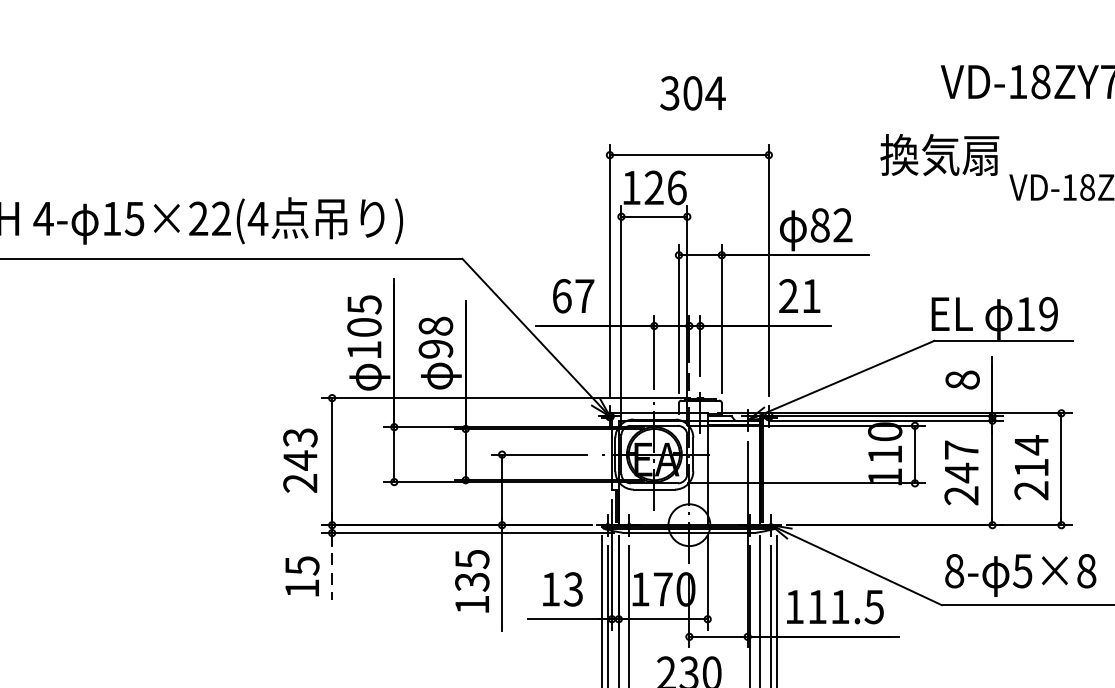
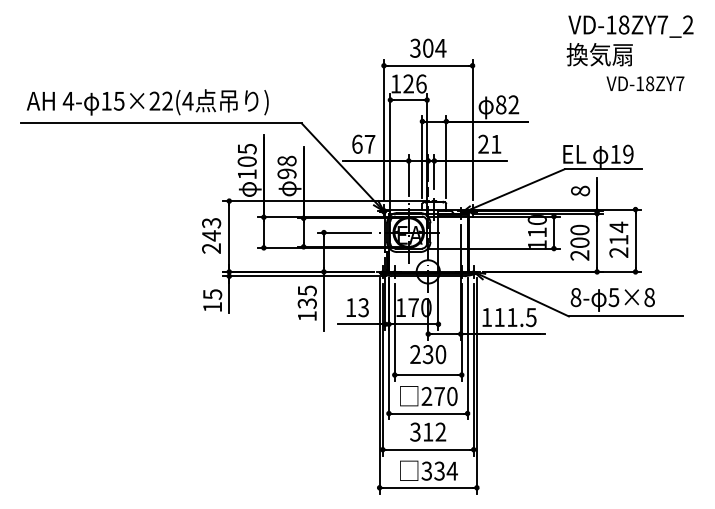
text: (693, 91) -> (428, 47), moved
text: (939, 154) -> (599, 54), moved
text: (960, 461) -> (579, 236), 247 -> 200
line: (332, 565) -> (229, 294), dashed -> solid

